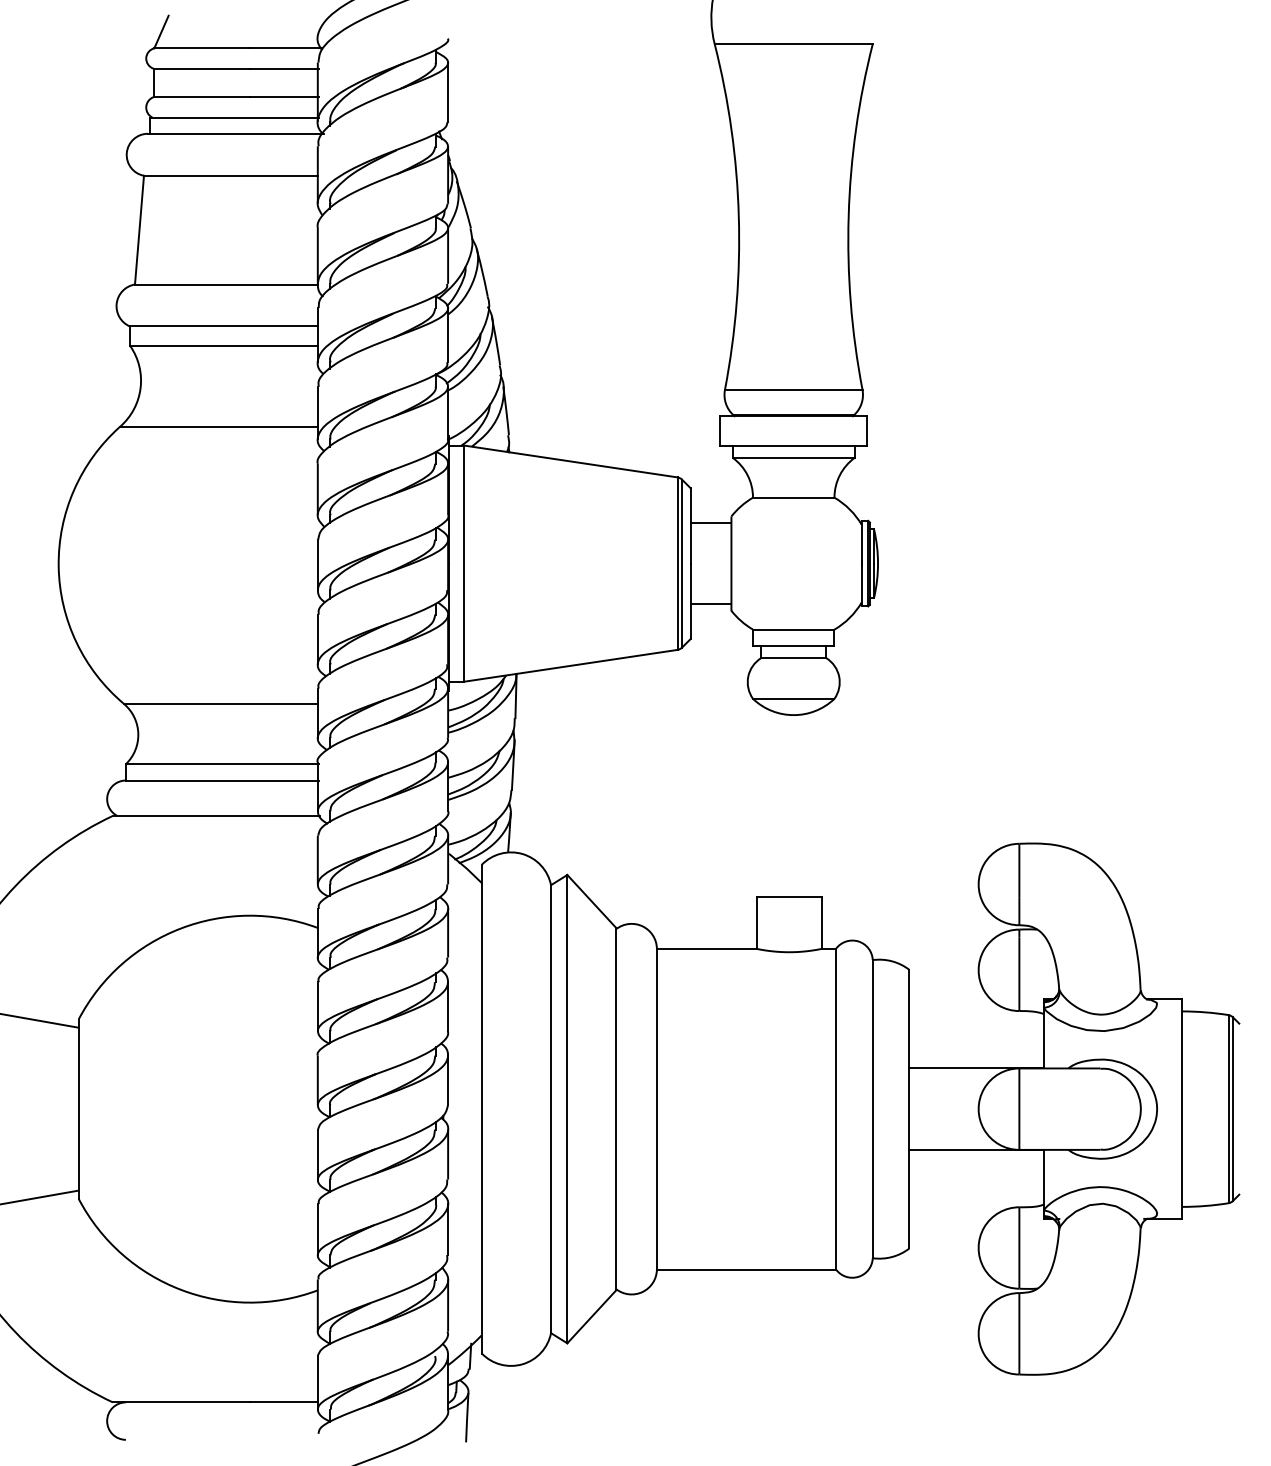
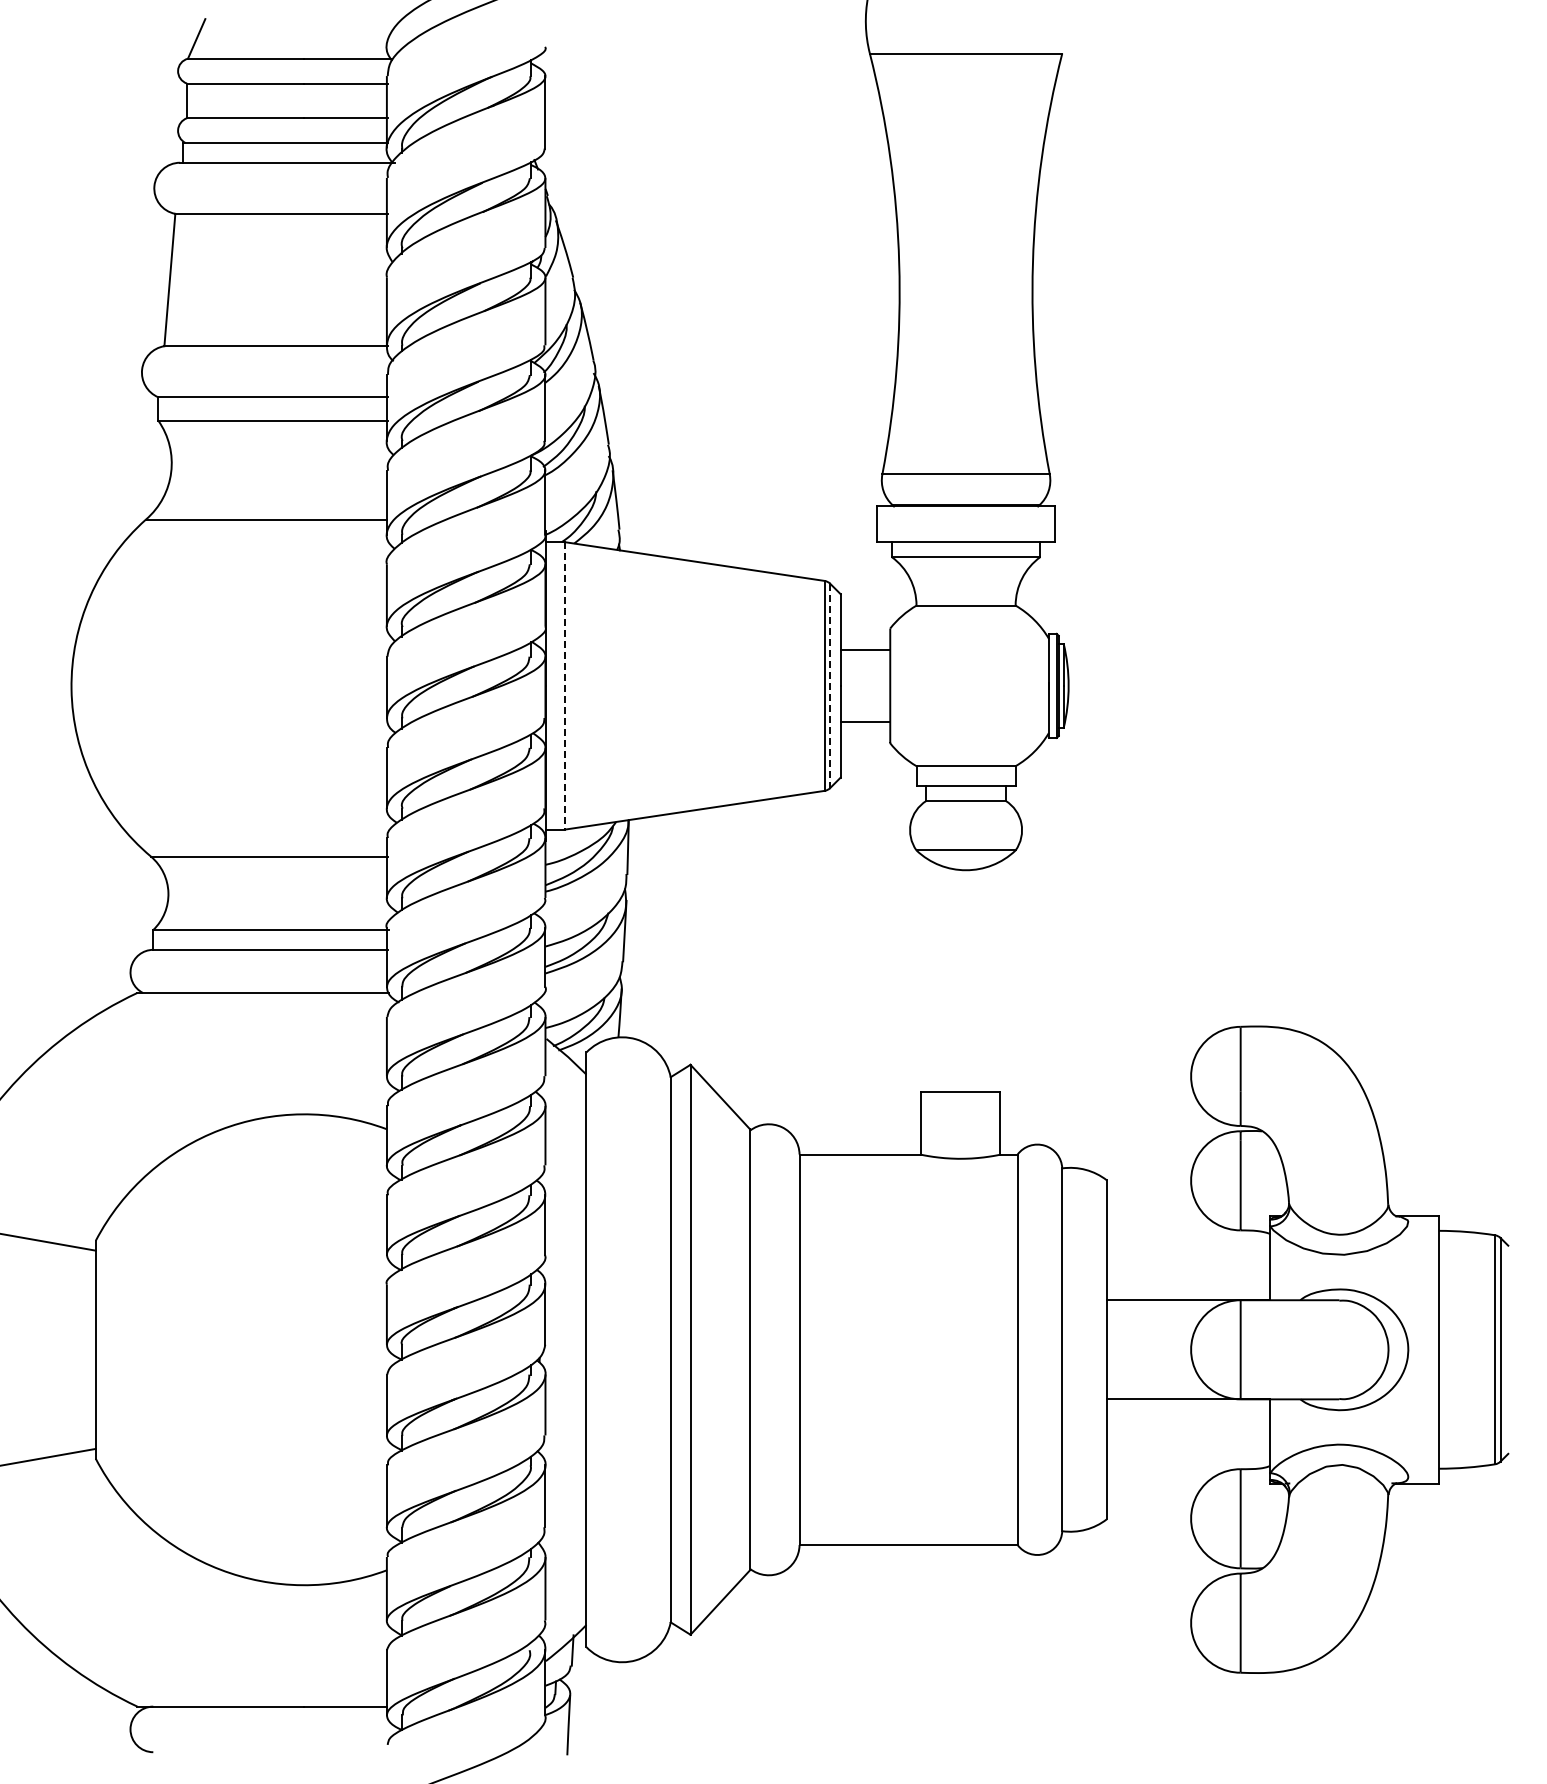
line: (711, 523) -> (865, 722), moved
line: (463, 563) -> (564, 685), solid -> dashed
line: (682, 564) -> (830, 686), solid -> dashed
line: (711, 604) -> (865, 650), moved

